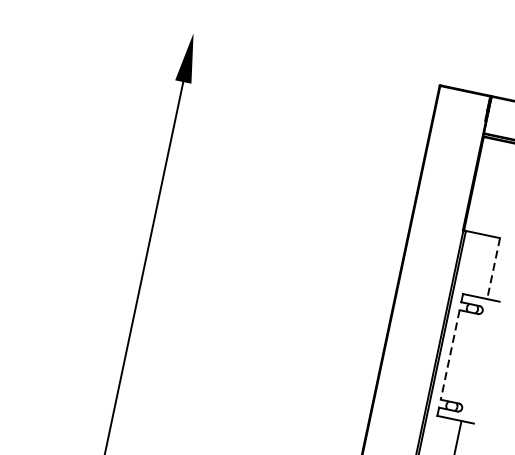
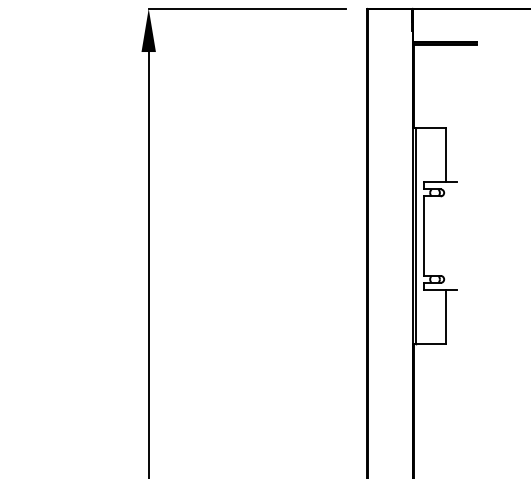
line: (304, 56) -> (247, 8), added
line: (493, 269) -> (445, 155), dashed -> solid
line: (450, 355) -> (424, 236), dashed -> solid

